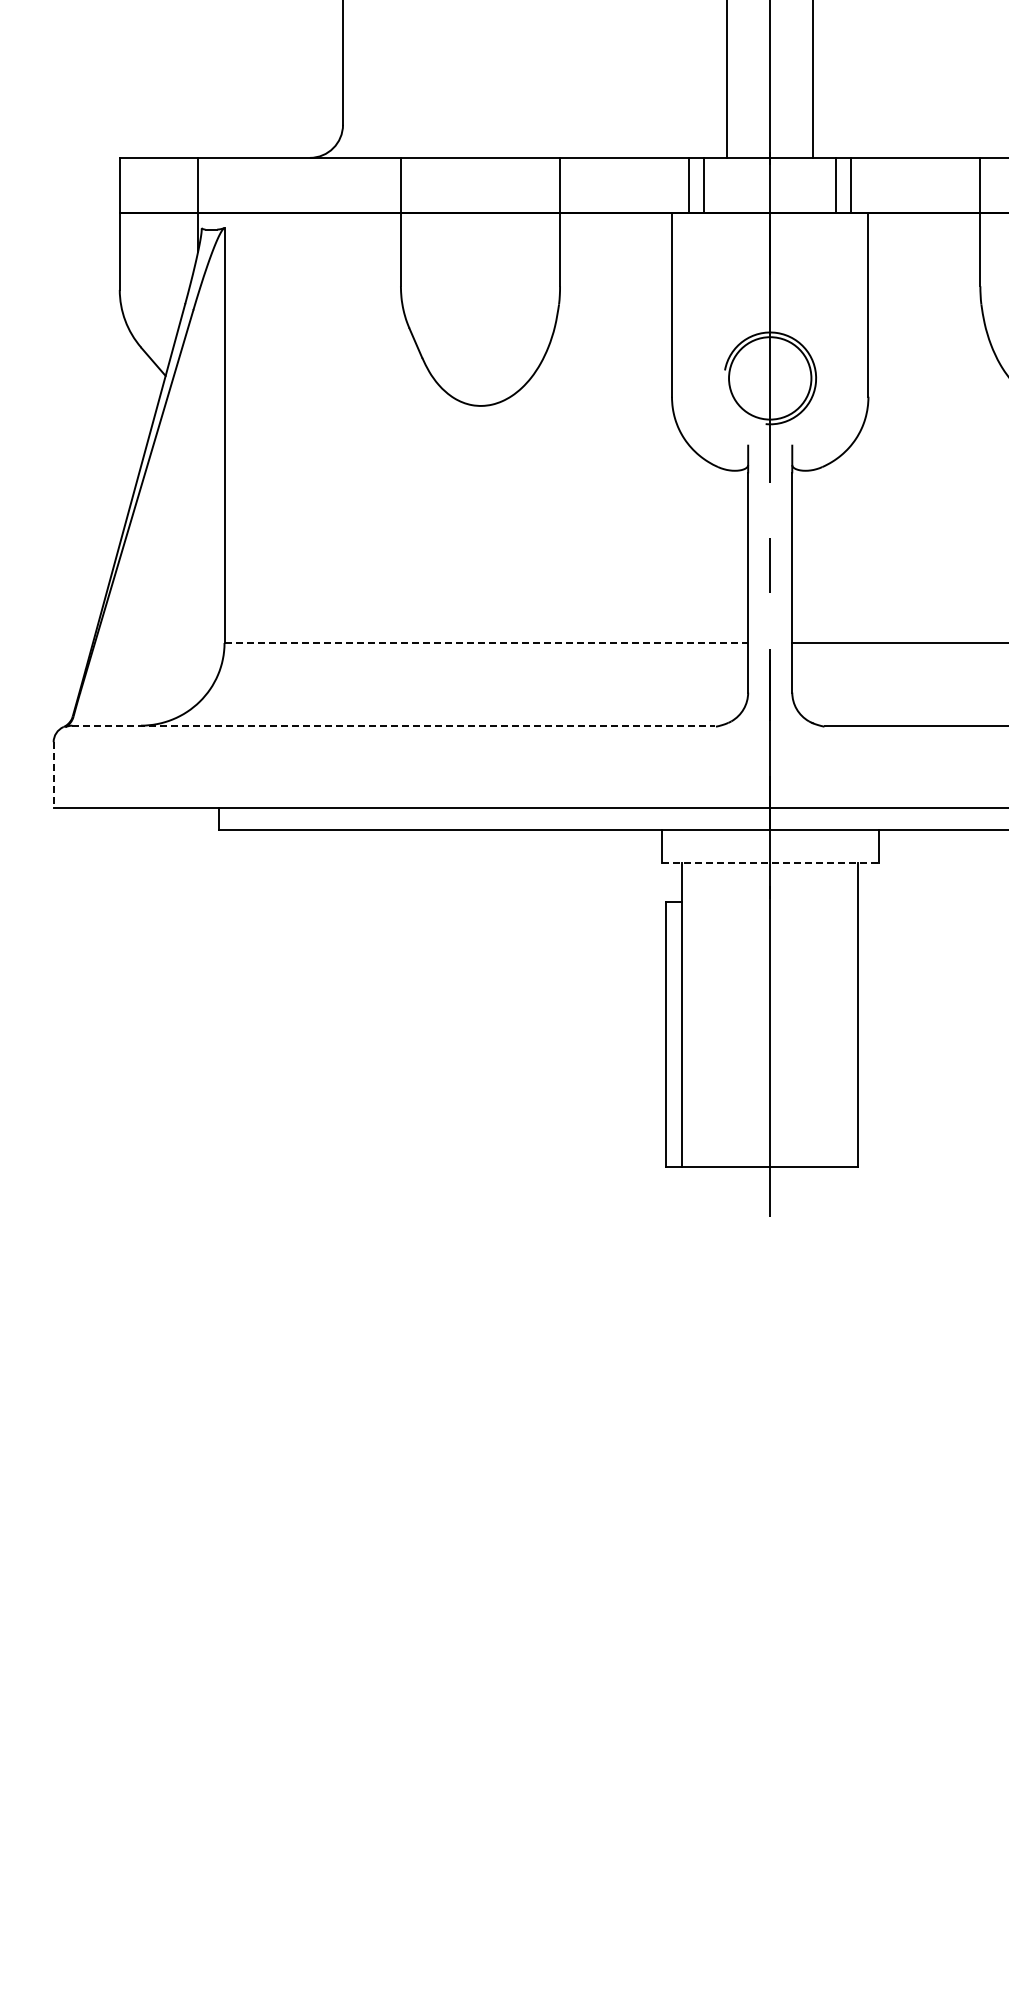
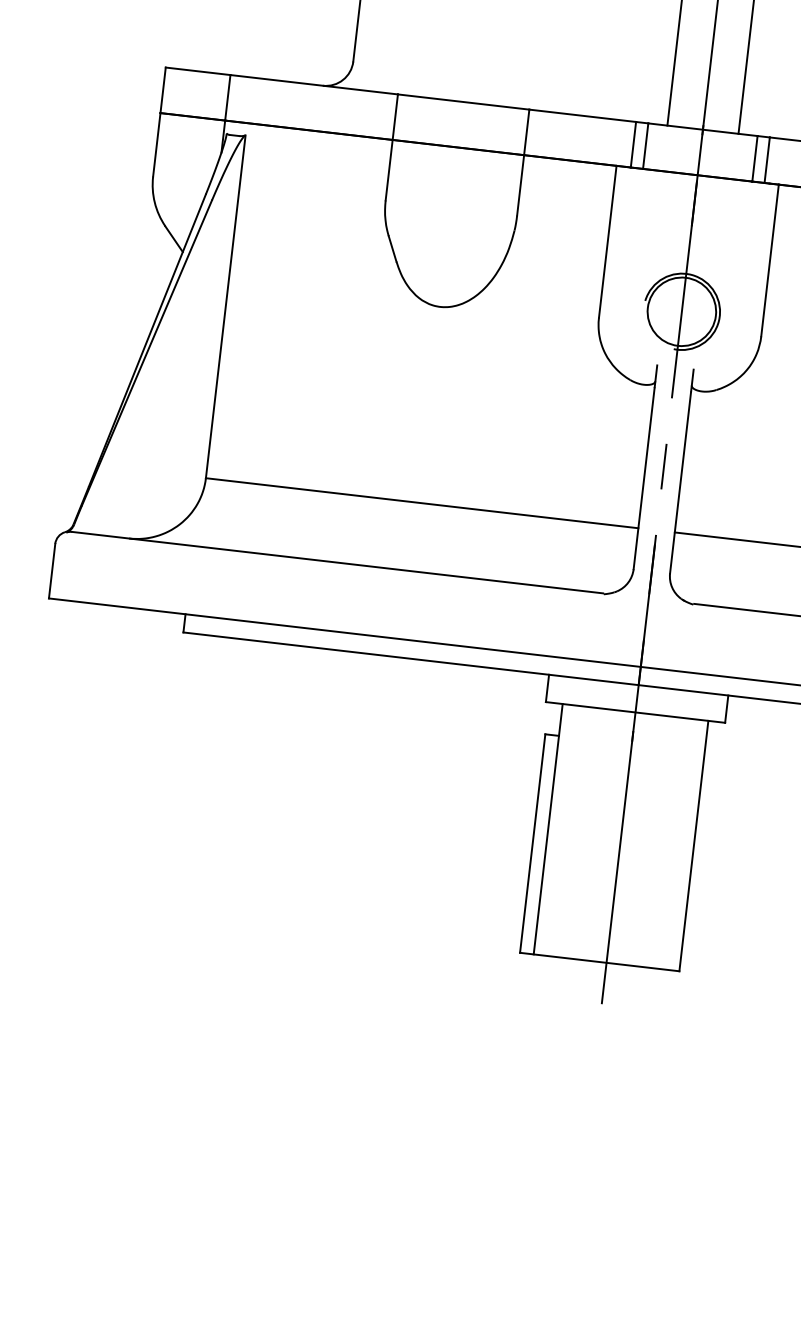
line: (486, 642) -> (422, 502), dashed -> solid
line: (394, 725) -> (338, 562), dashed -> solid
line: (53, 775) -> (52, 571), dashed -> solid
line: (770, 863) -> (635, 712), dashed -> solid

